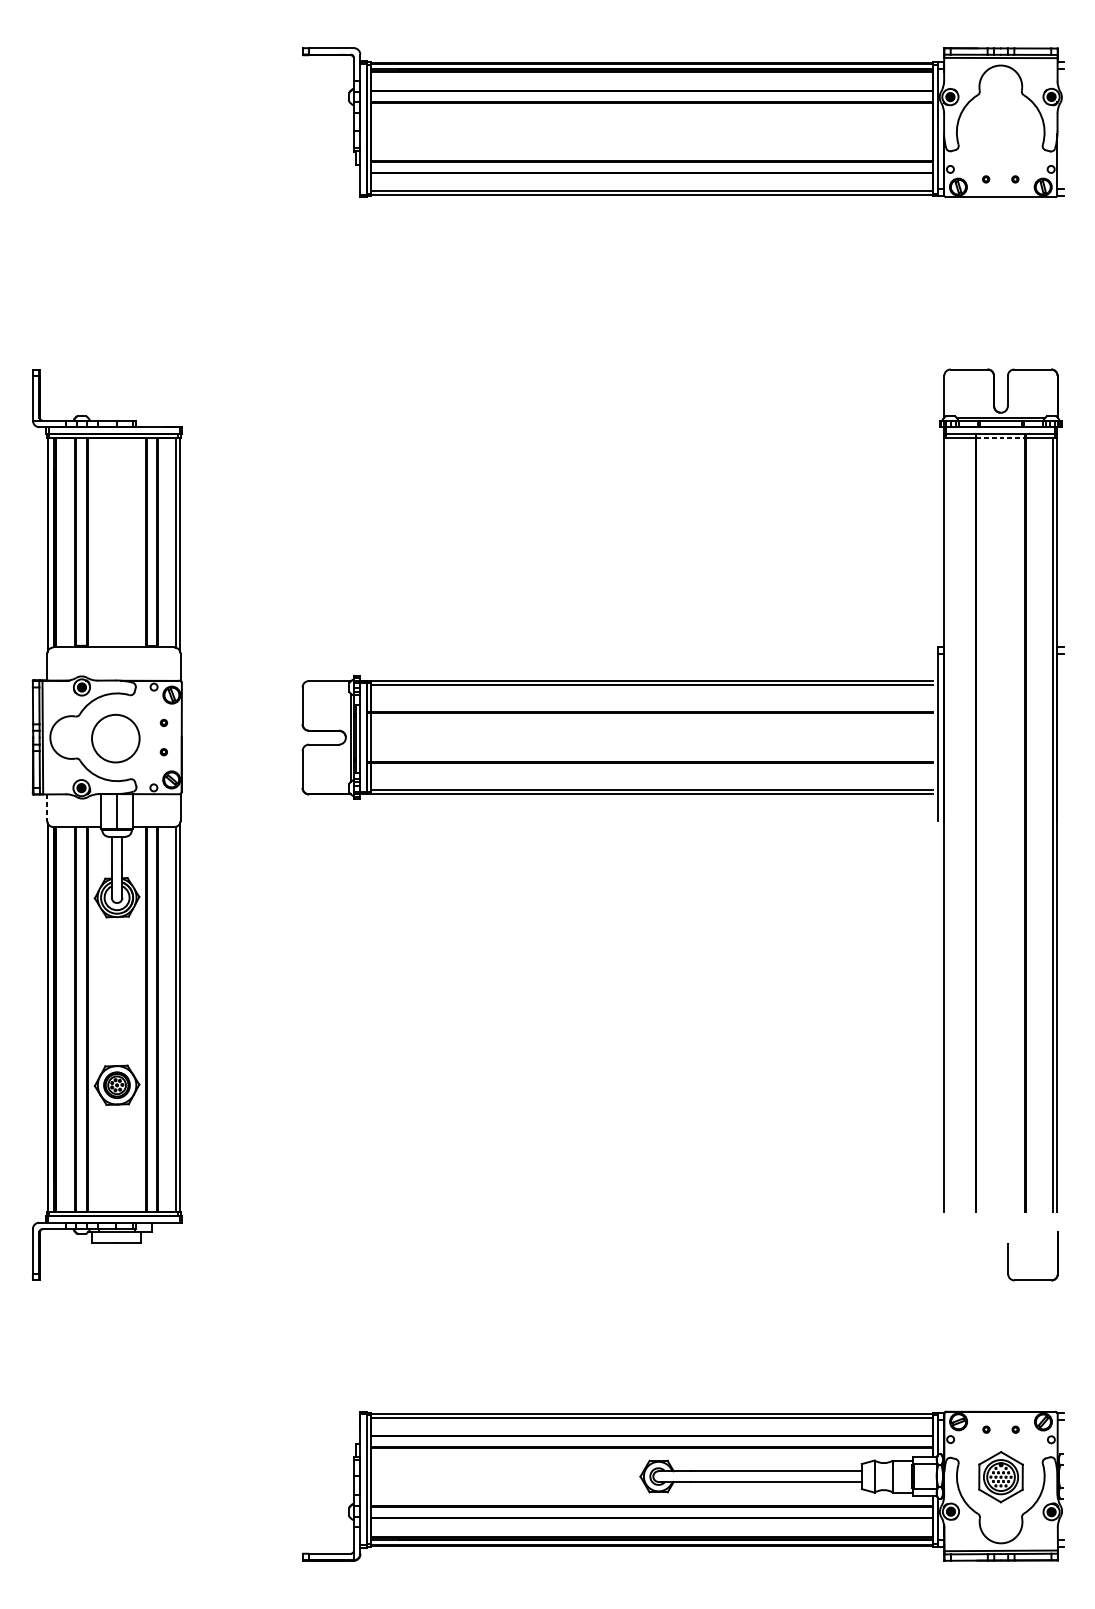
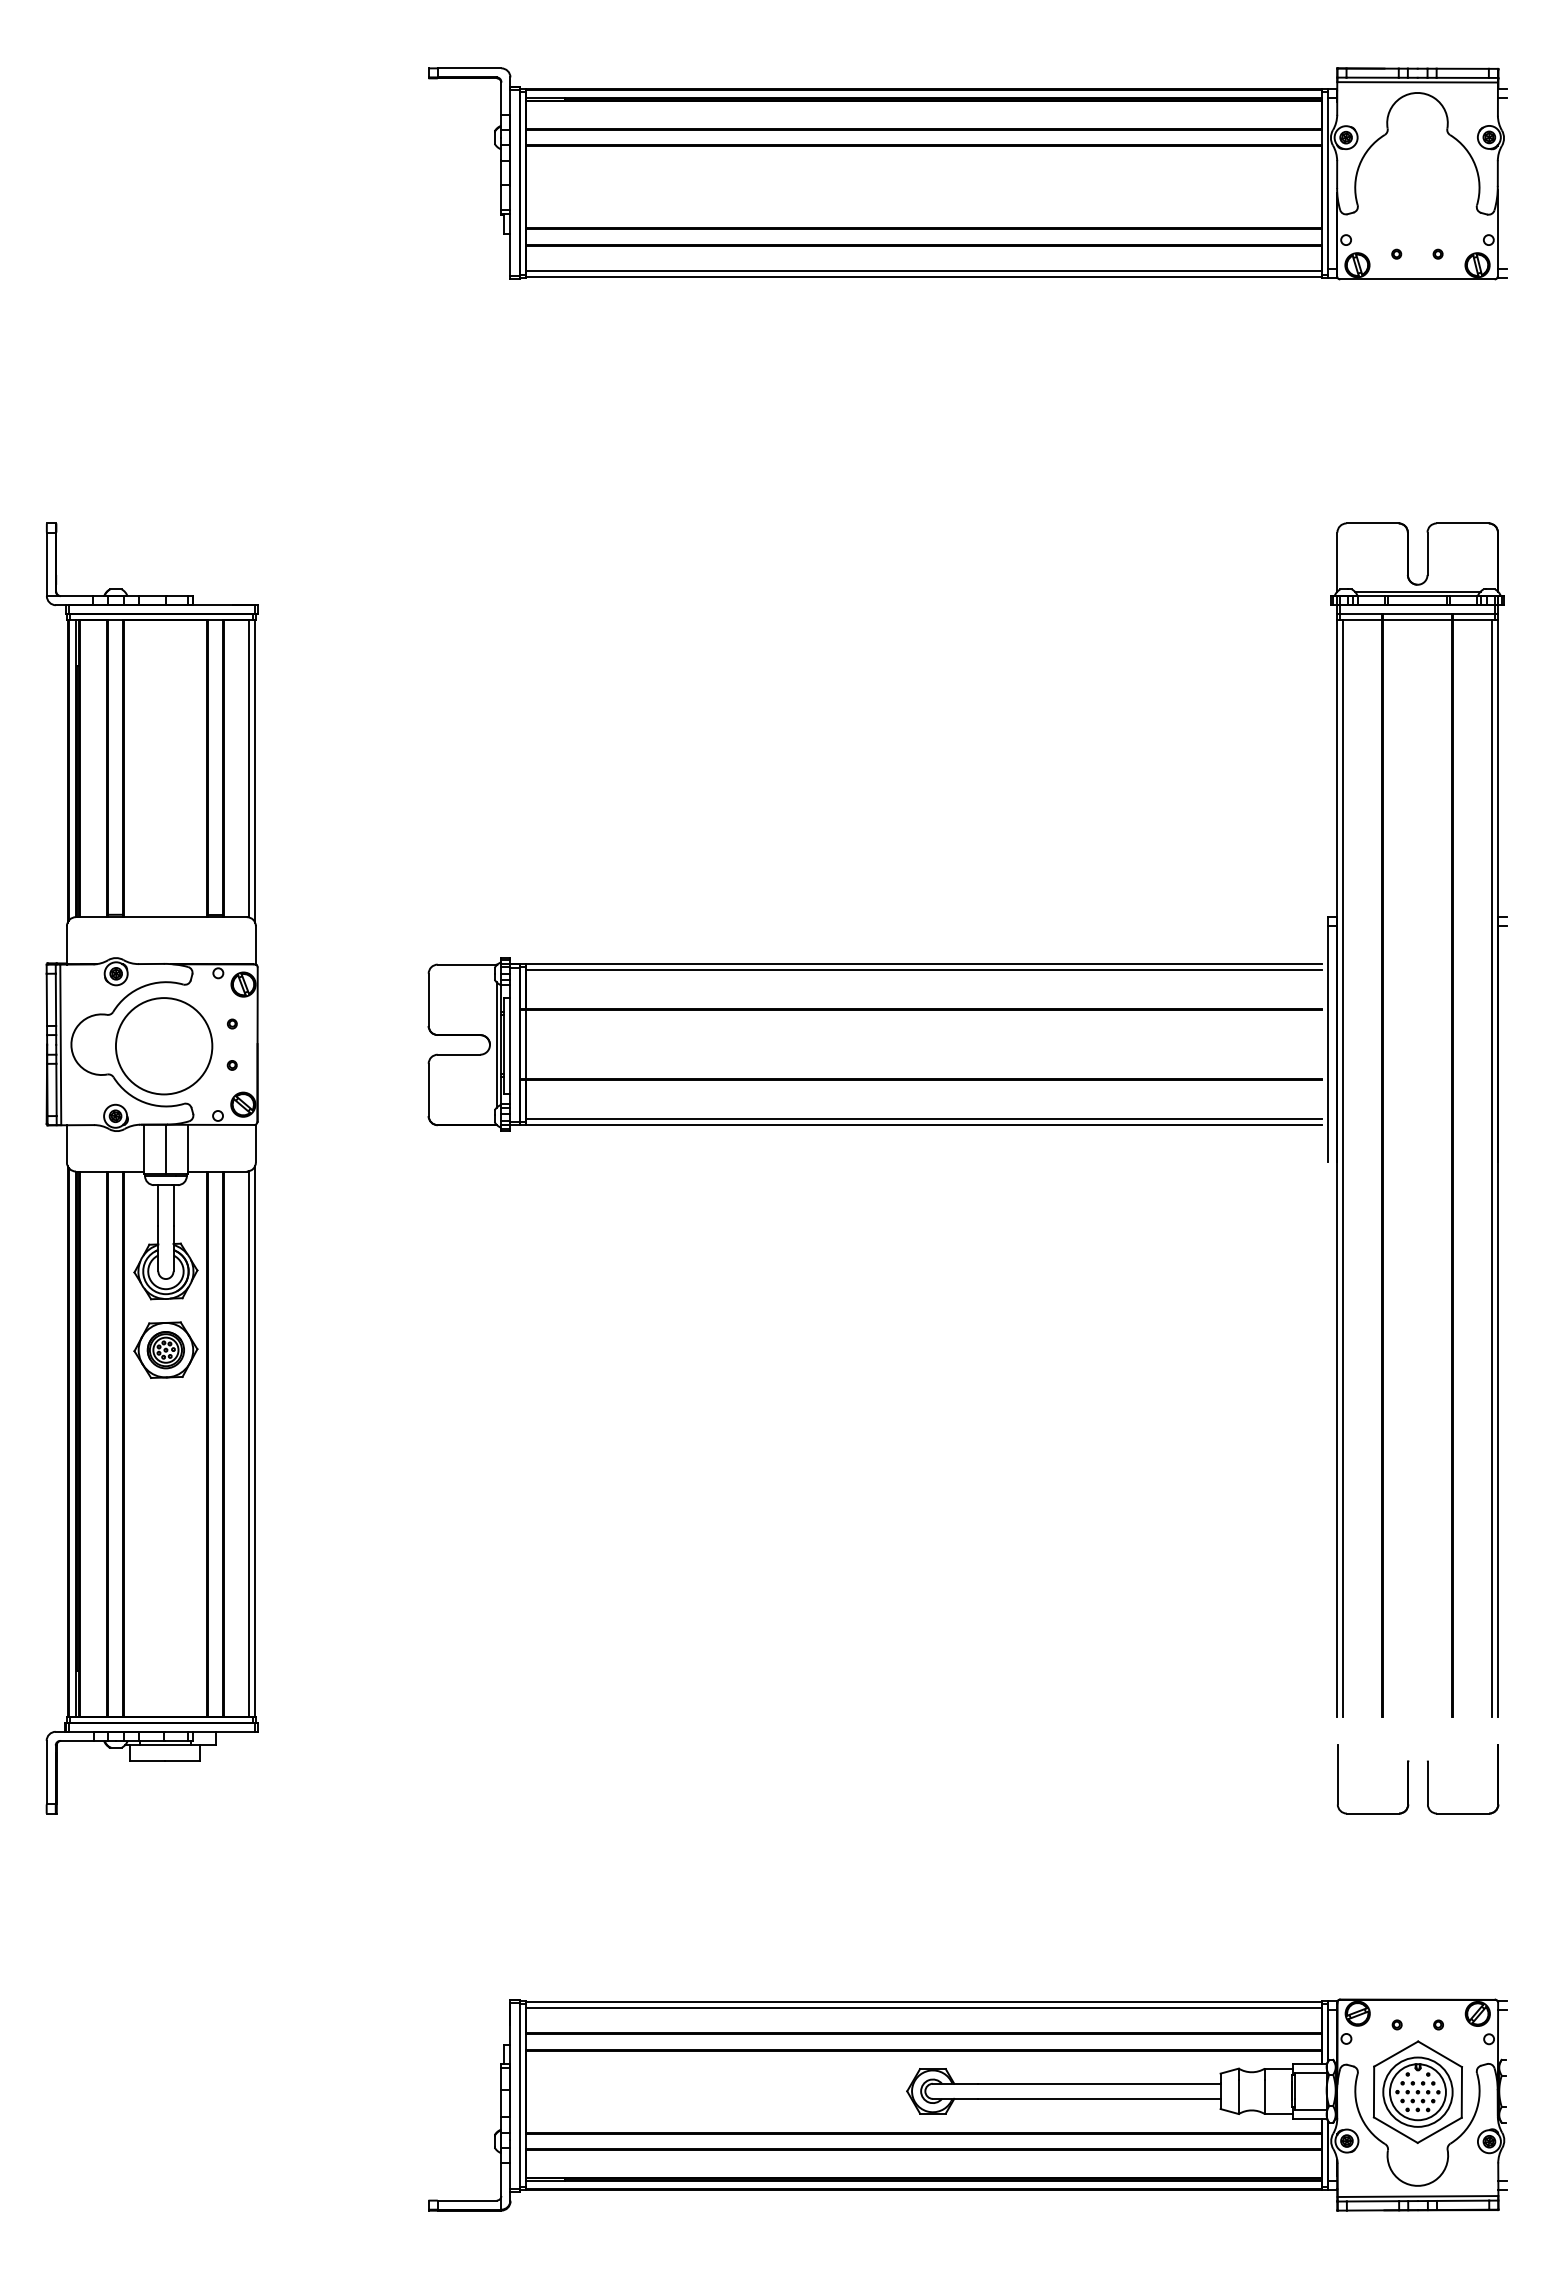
line: (1000, 438) -> (1417, 620), dashed -> solid
circle: (115, 738) -> (163, 1046), size x1.43
line: (46, 807) -> (66, 1143), dashed -> solid
line: (948, 824) -> (1343, 1168), added
part: (116, 1084) -> (165, 1349), moved
part: (993, 1256) -> (1407, 1779), added
part: (1000, 1476) -> (1417, 2091), size x1.43

